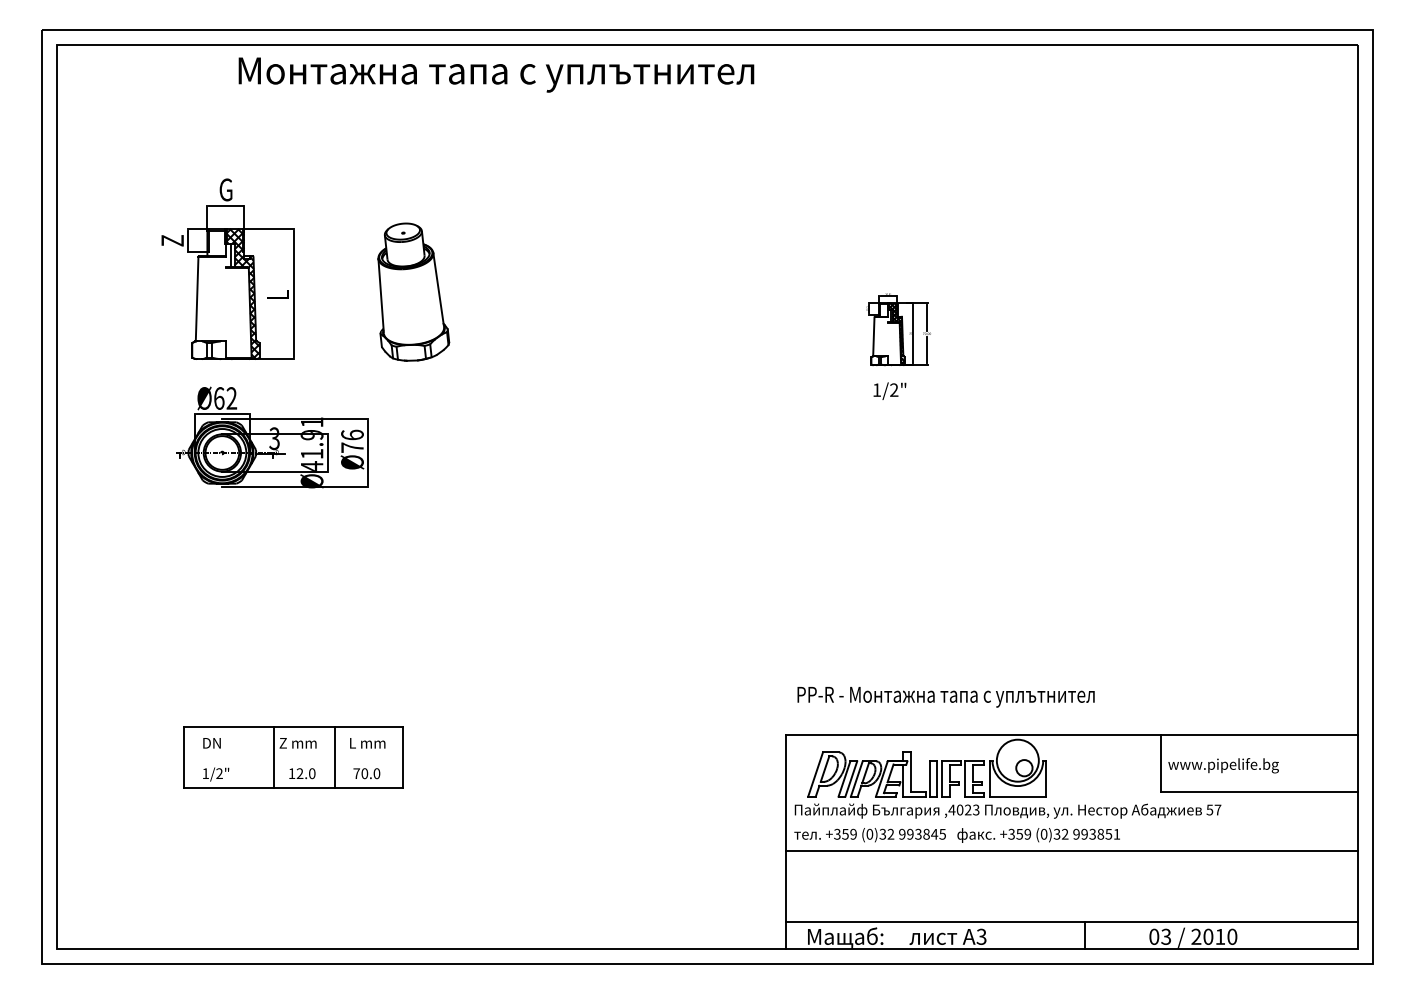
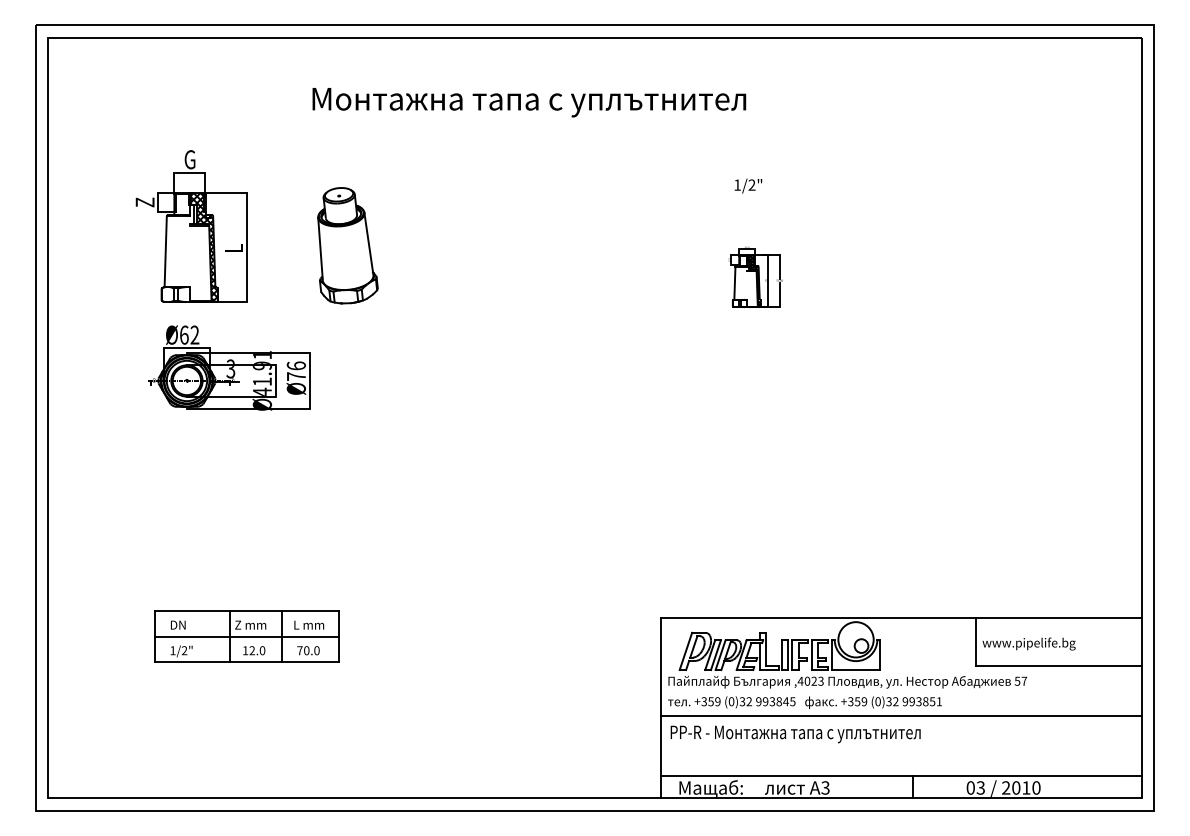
text: (496, 74) -> (529, 102), moved
text: (889, 390) -> (748, 185), moved
text: (945, 697) -> (795, 734), moved
line: (292, 757) -> (245, 637), added

